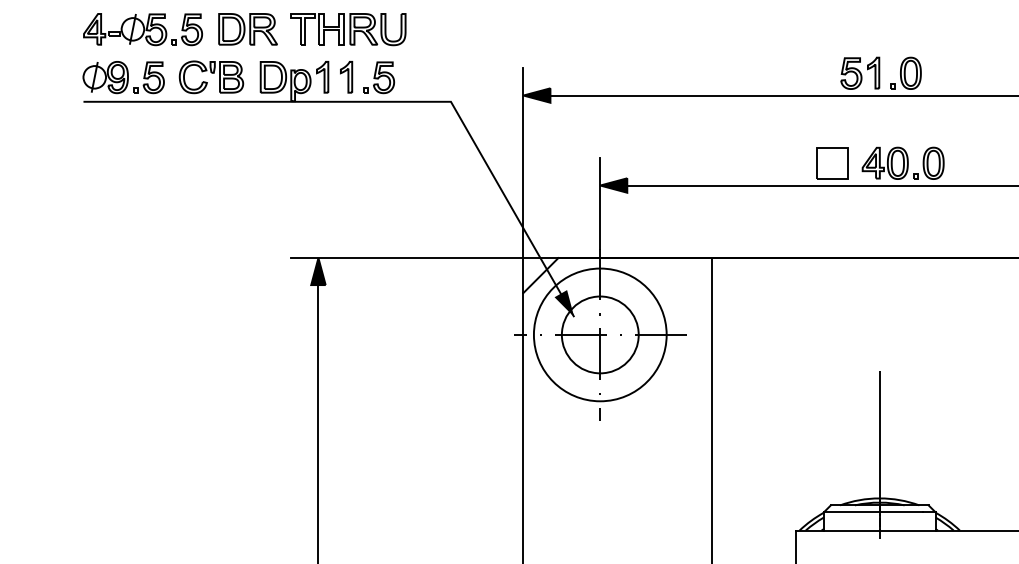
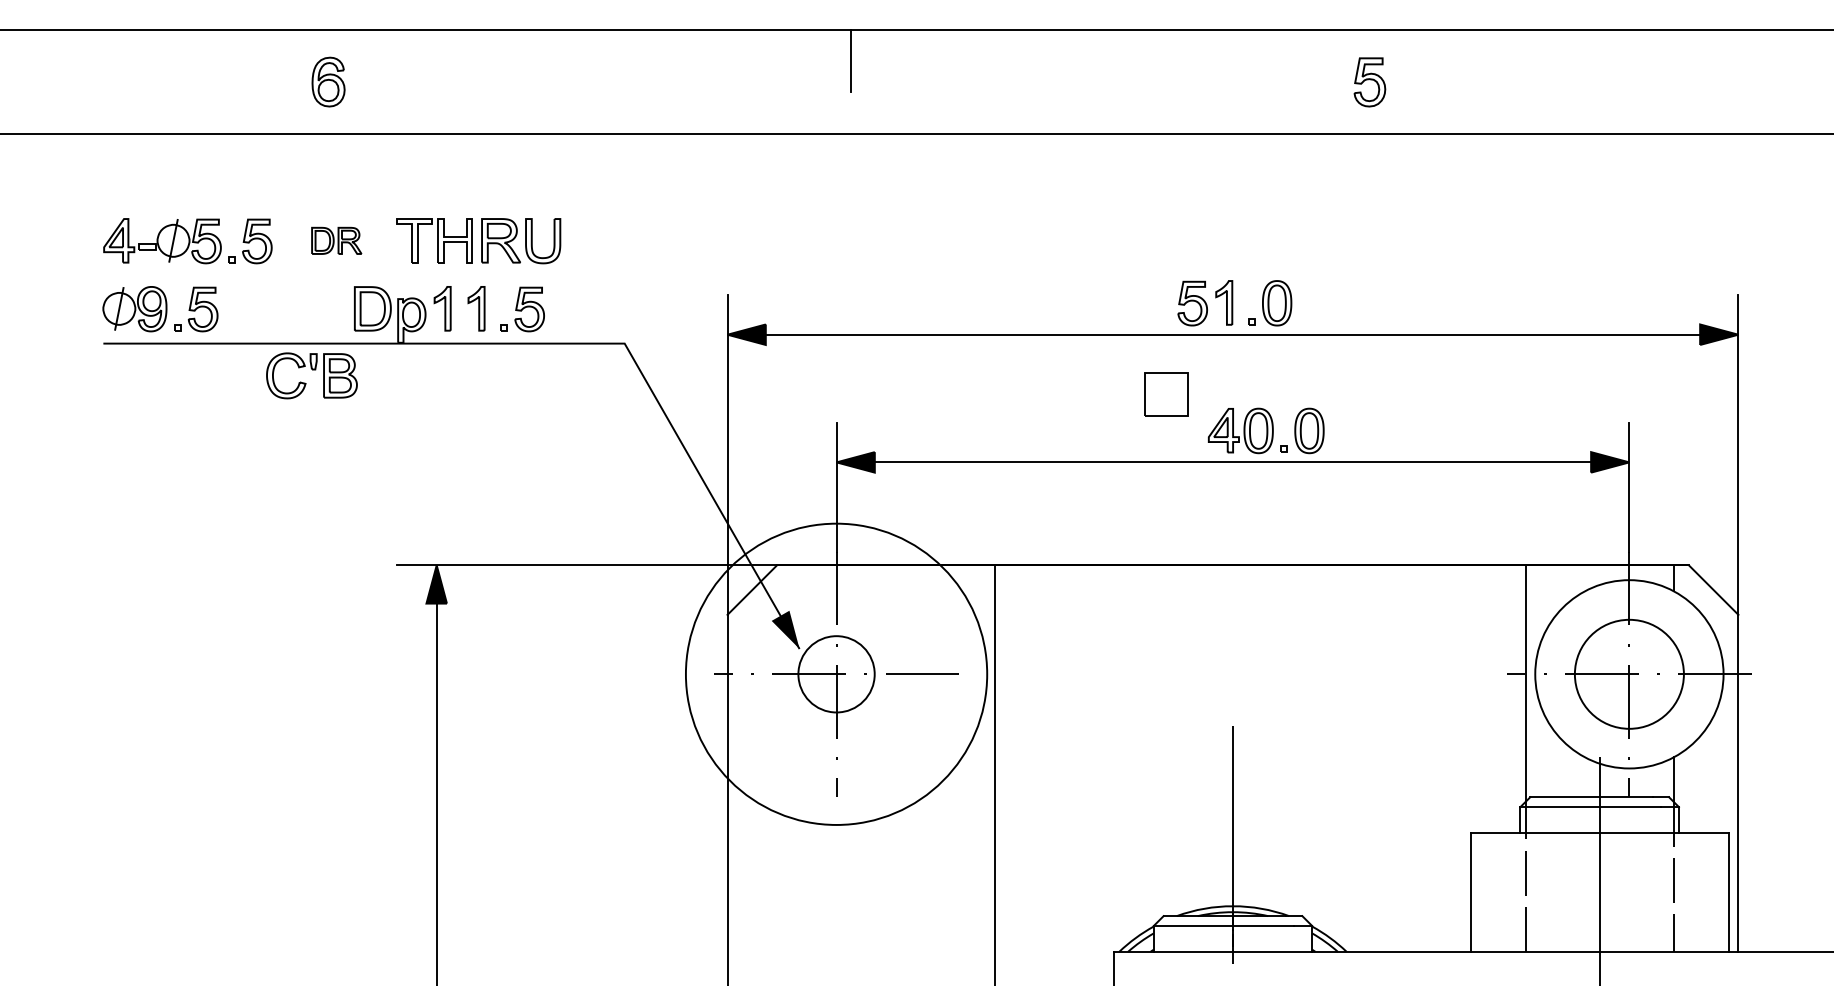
part: (247, 29) -> (336, 240), size x0.6
part: (211, 77) -> (311, 375), moved
part: (832, 163) -> (1166, 394), moved
circle: (600, 334) -> (836, 673), size x0.7
circle: (600, 335) -> (836, 674), size x1.6

